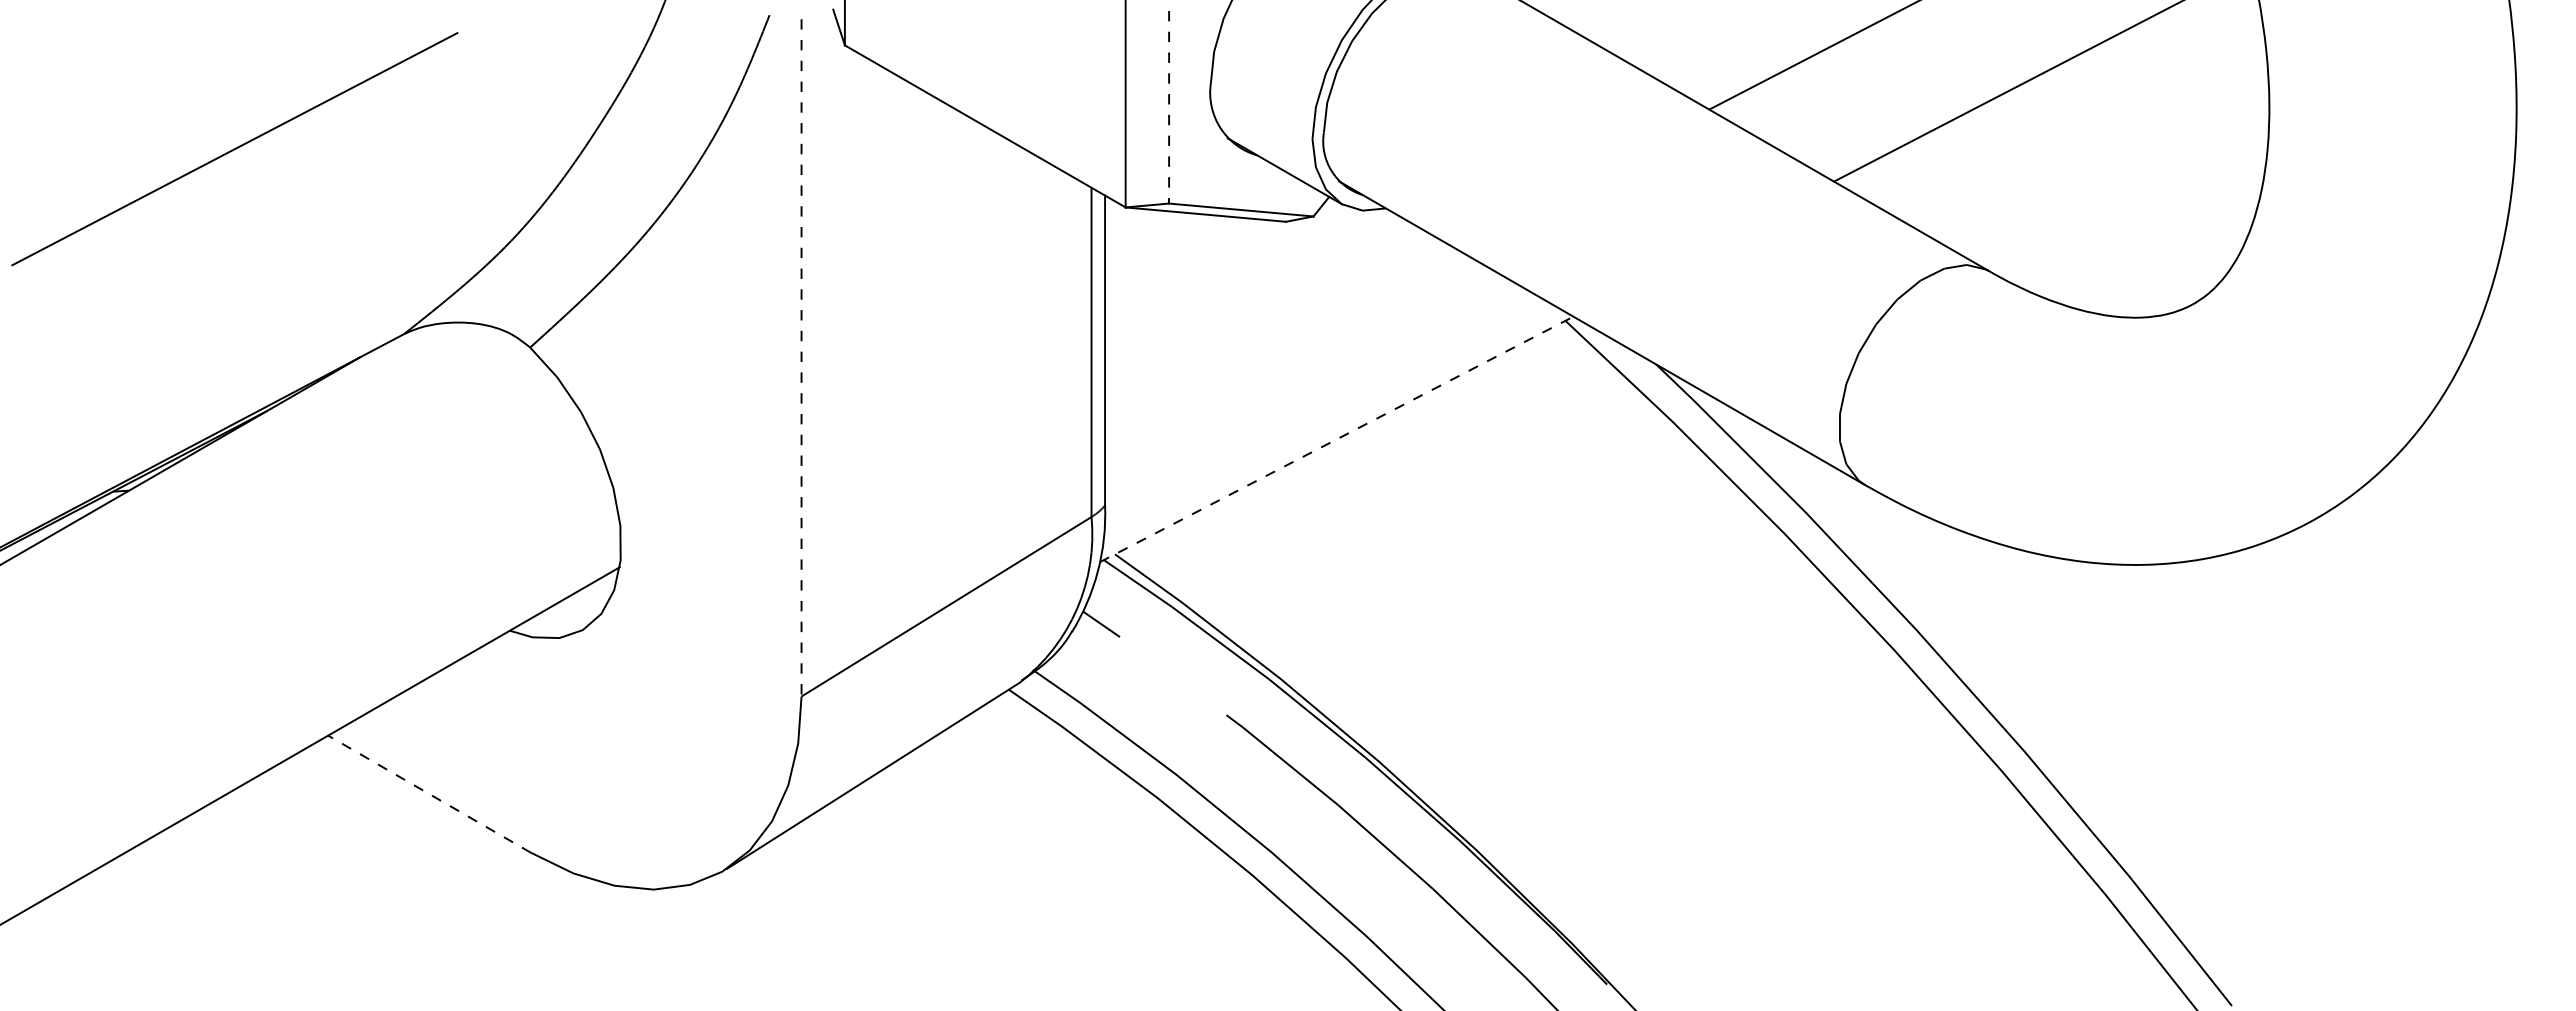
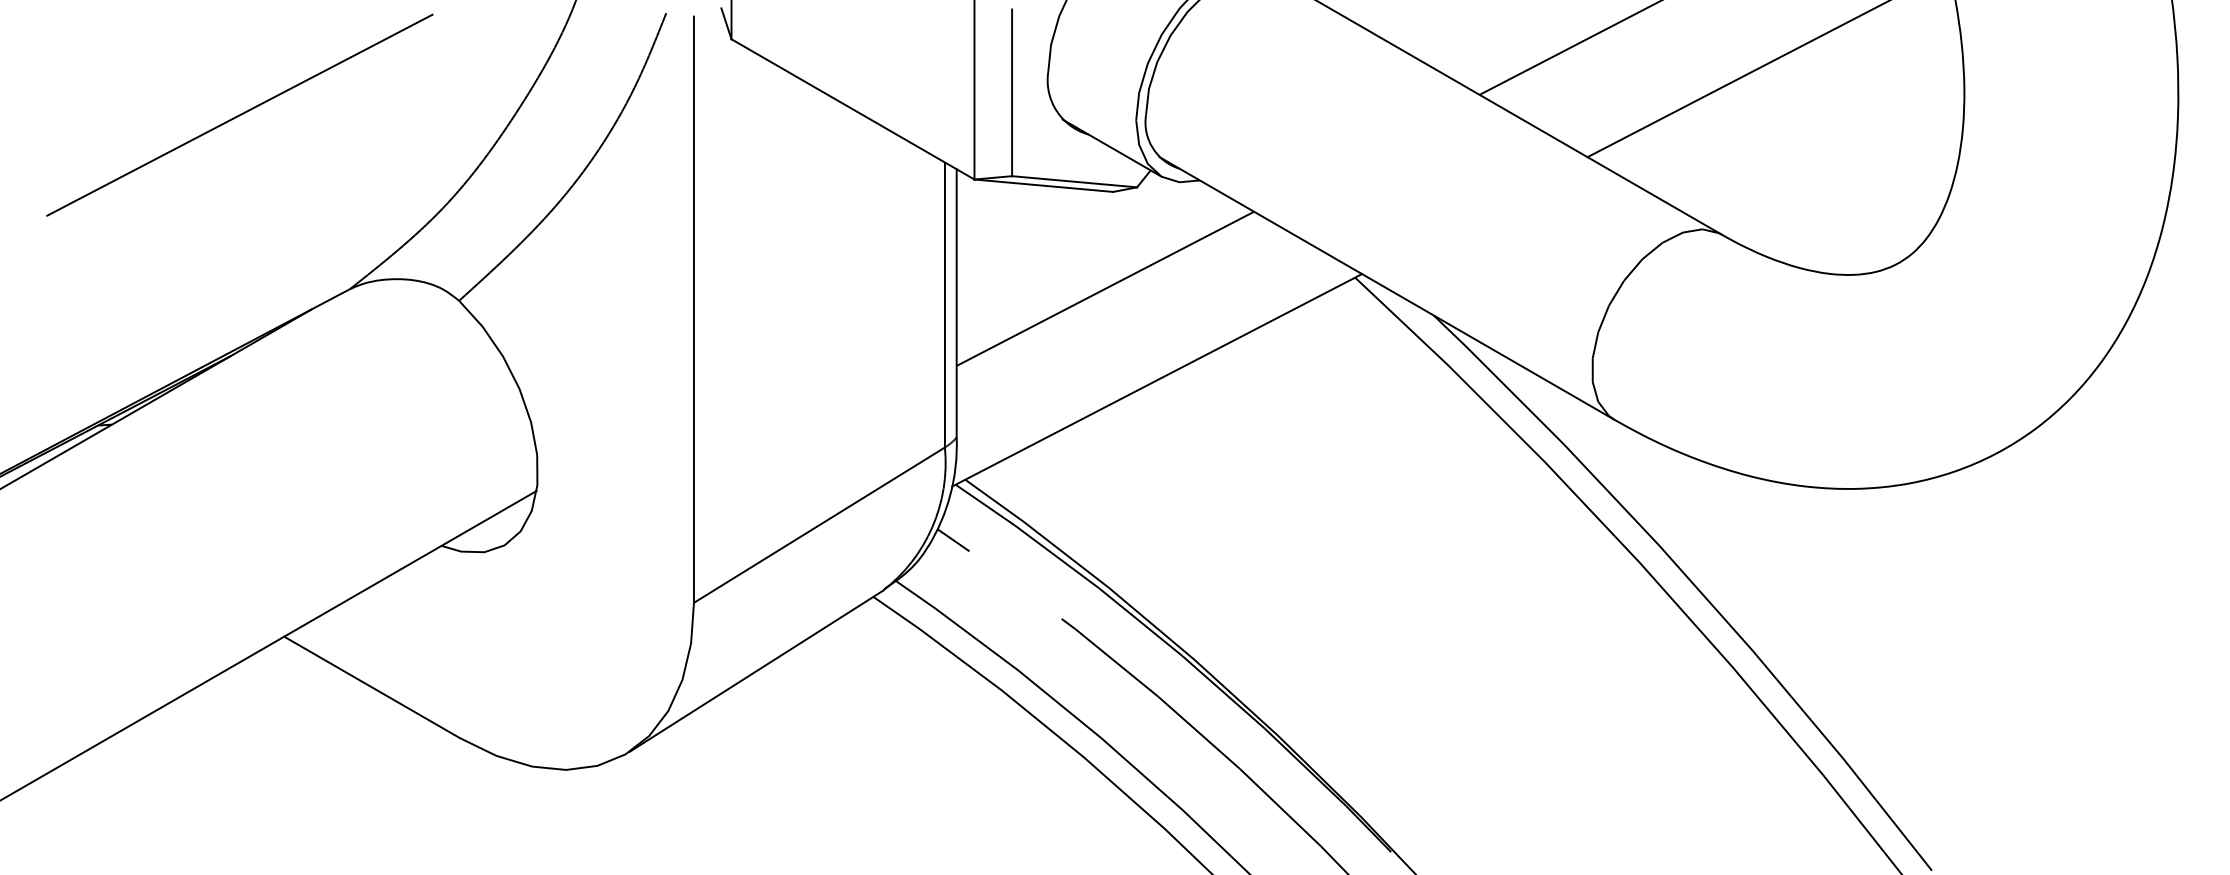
line: (1169, 107) -> (1012, 93), dashed -> solid
line: (234, 149) -> (239, 115), moved
line: (1276, 333) -> (1105, 288), added
line: (801, 357) -> (693, 309), dashed -> solid
line: (1336, 439) -> (1156, 380), dashed -> solid
line: (429, 793) -> (371, 686), dashed -> solid

